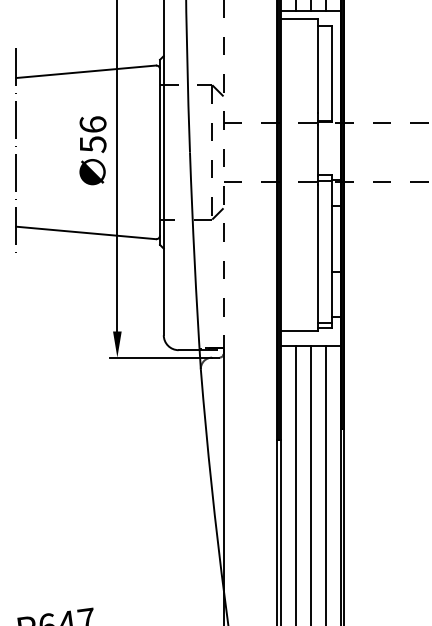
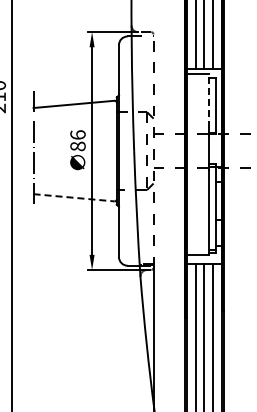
line: (318, 65) -> (208, 100), solid -> dashed
text: (92, 144) -> (77, 146), 56 -> 86
line: (87, 232) -> (74, 197), solid -> dashed

